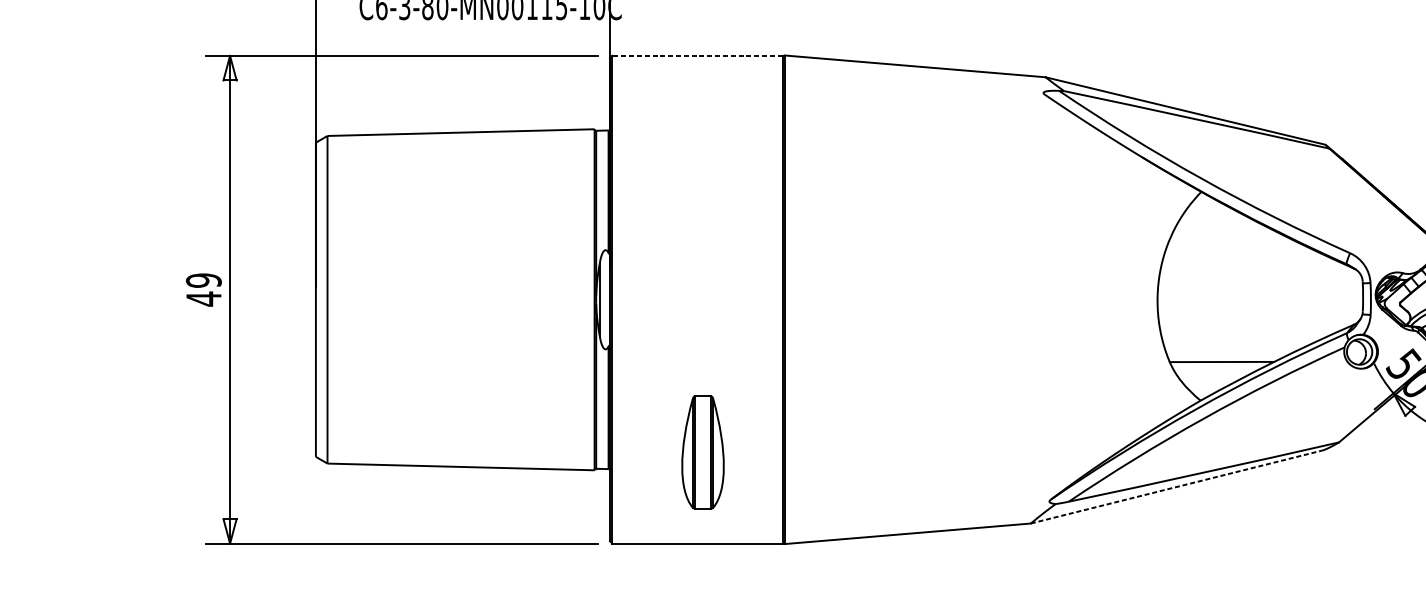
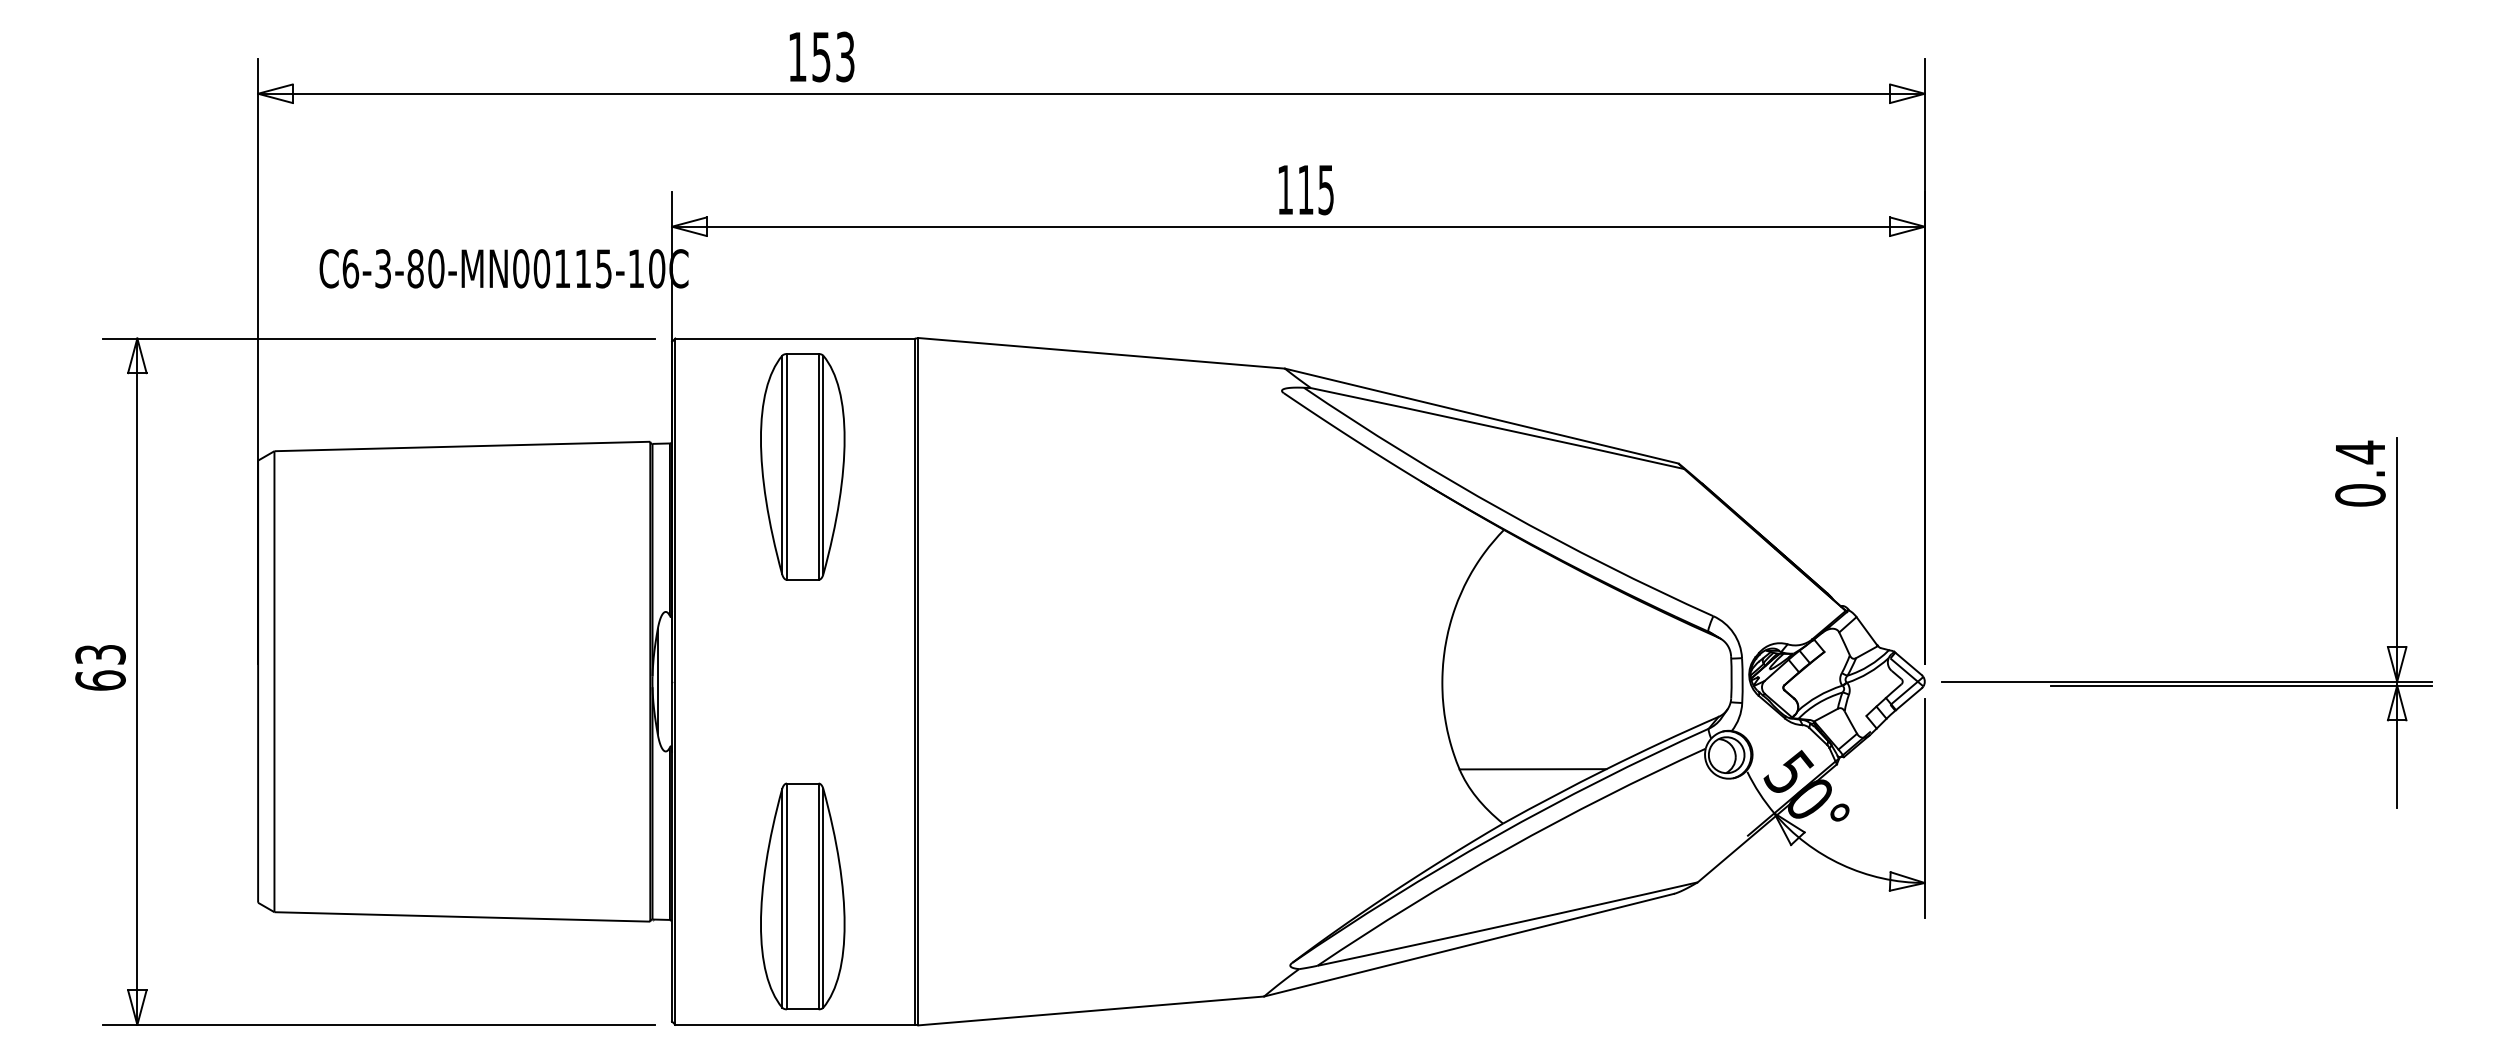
line: (697, 55) -> (795, 338), dashed -> solid
part: (702, 146) -> (802, 466), added
text: (203, 289) -> (100, 667), 49 -> 63
part: (702, 452) -> (802, 896), size x1.43
line: (1176, 487) -> (1469, 945), dashed -> solid

